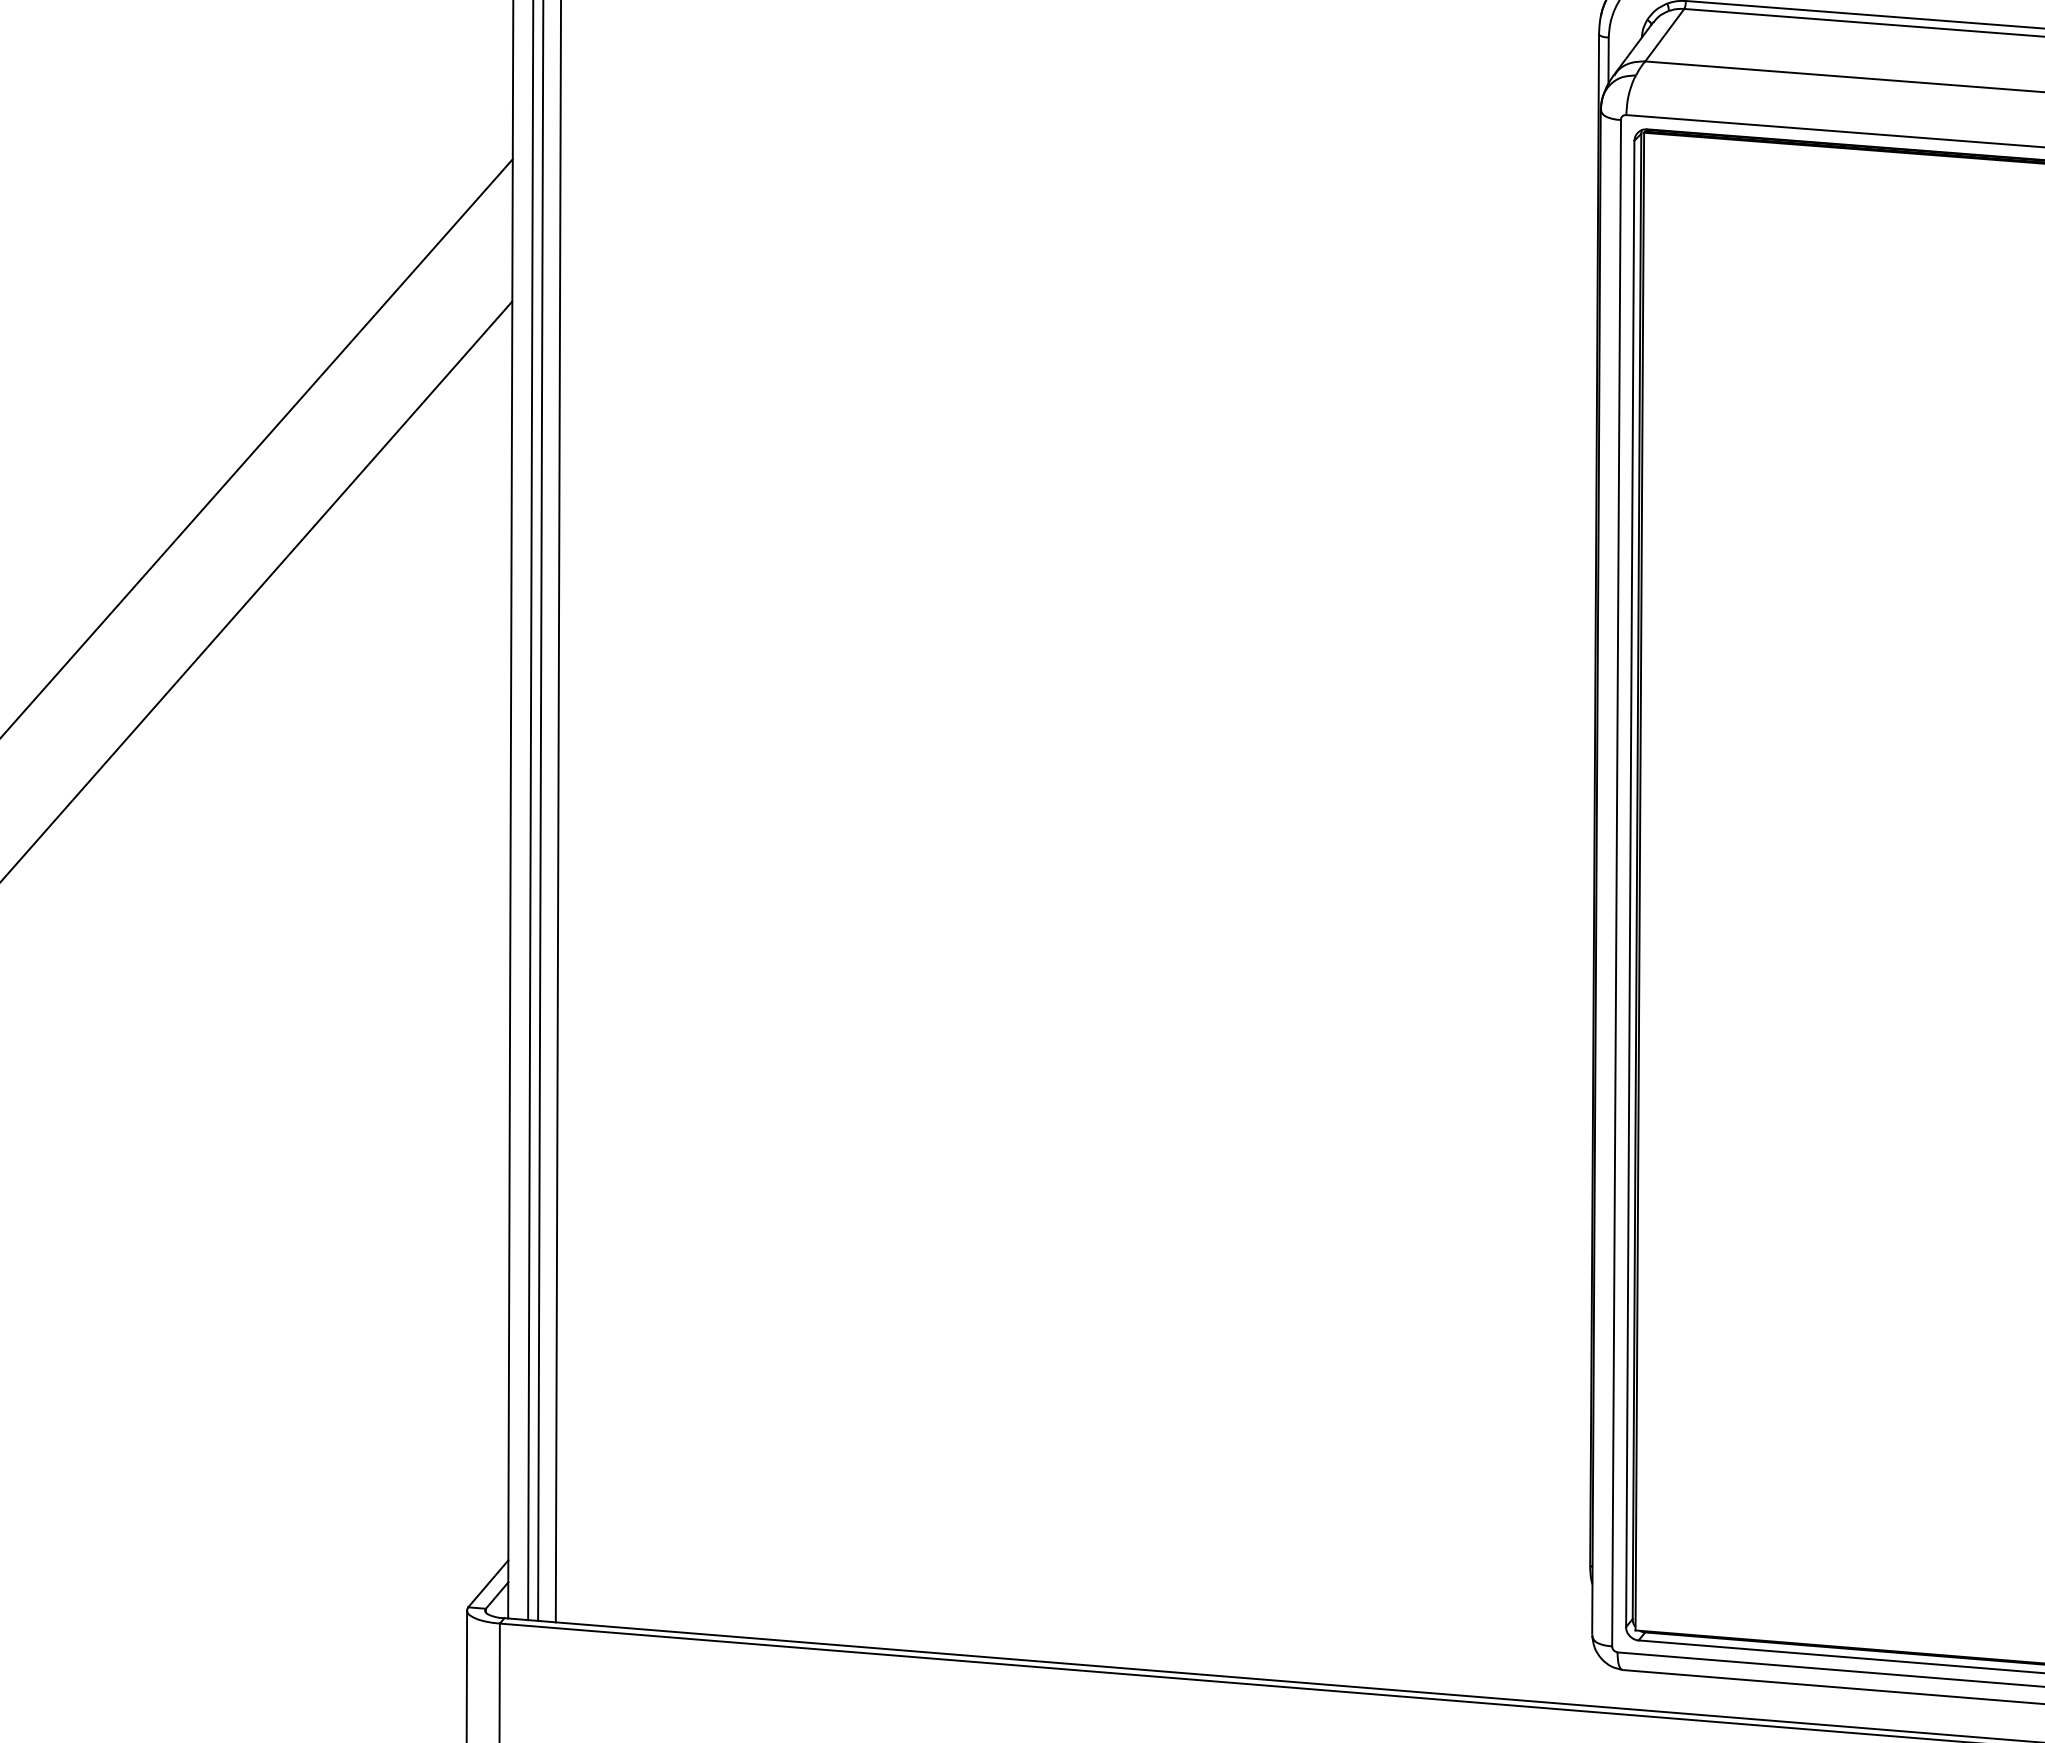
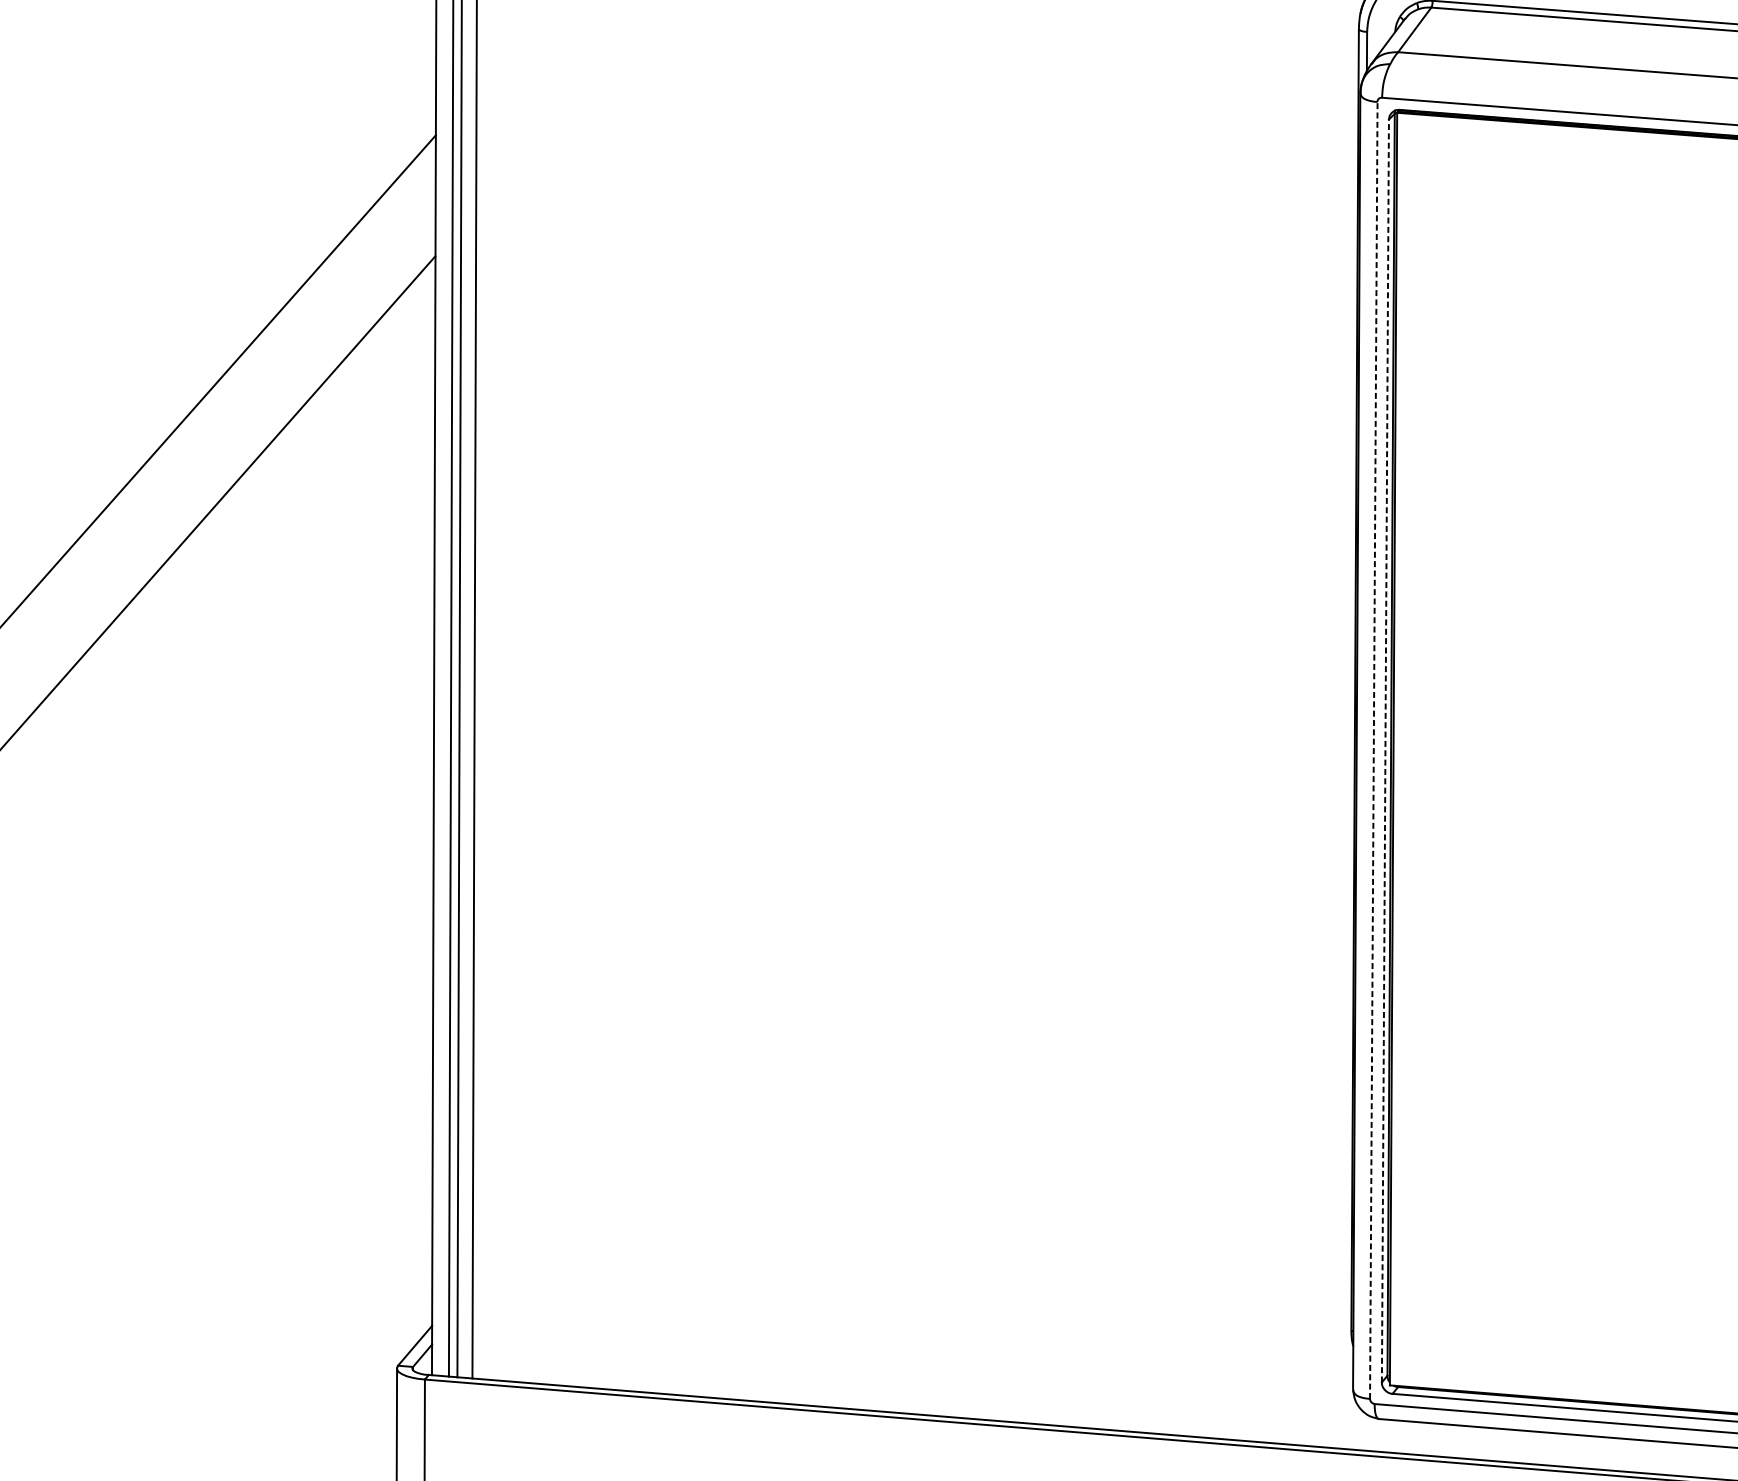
line: (1616, 882) -> (1373, 749), solid -> dashed
line: (1630, 883) -> (1385, 750), solid -> dashed

